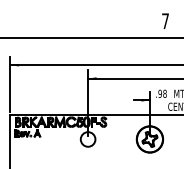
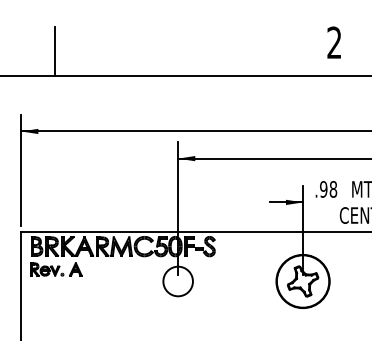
text: (165, 20) -> (334, 41), 7 -> 2
line: (27, 25) -> (55, 51), added

